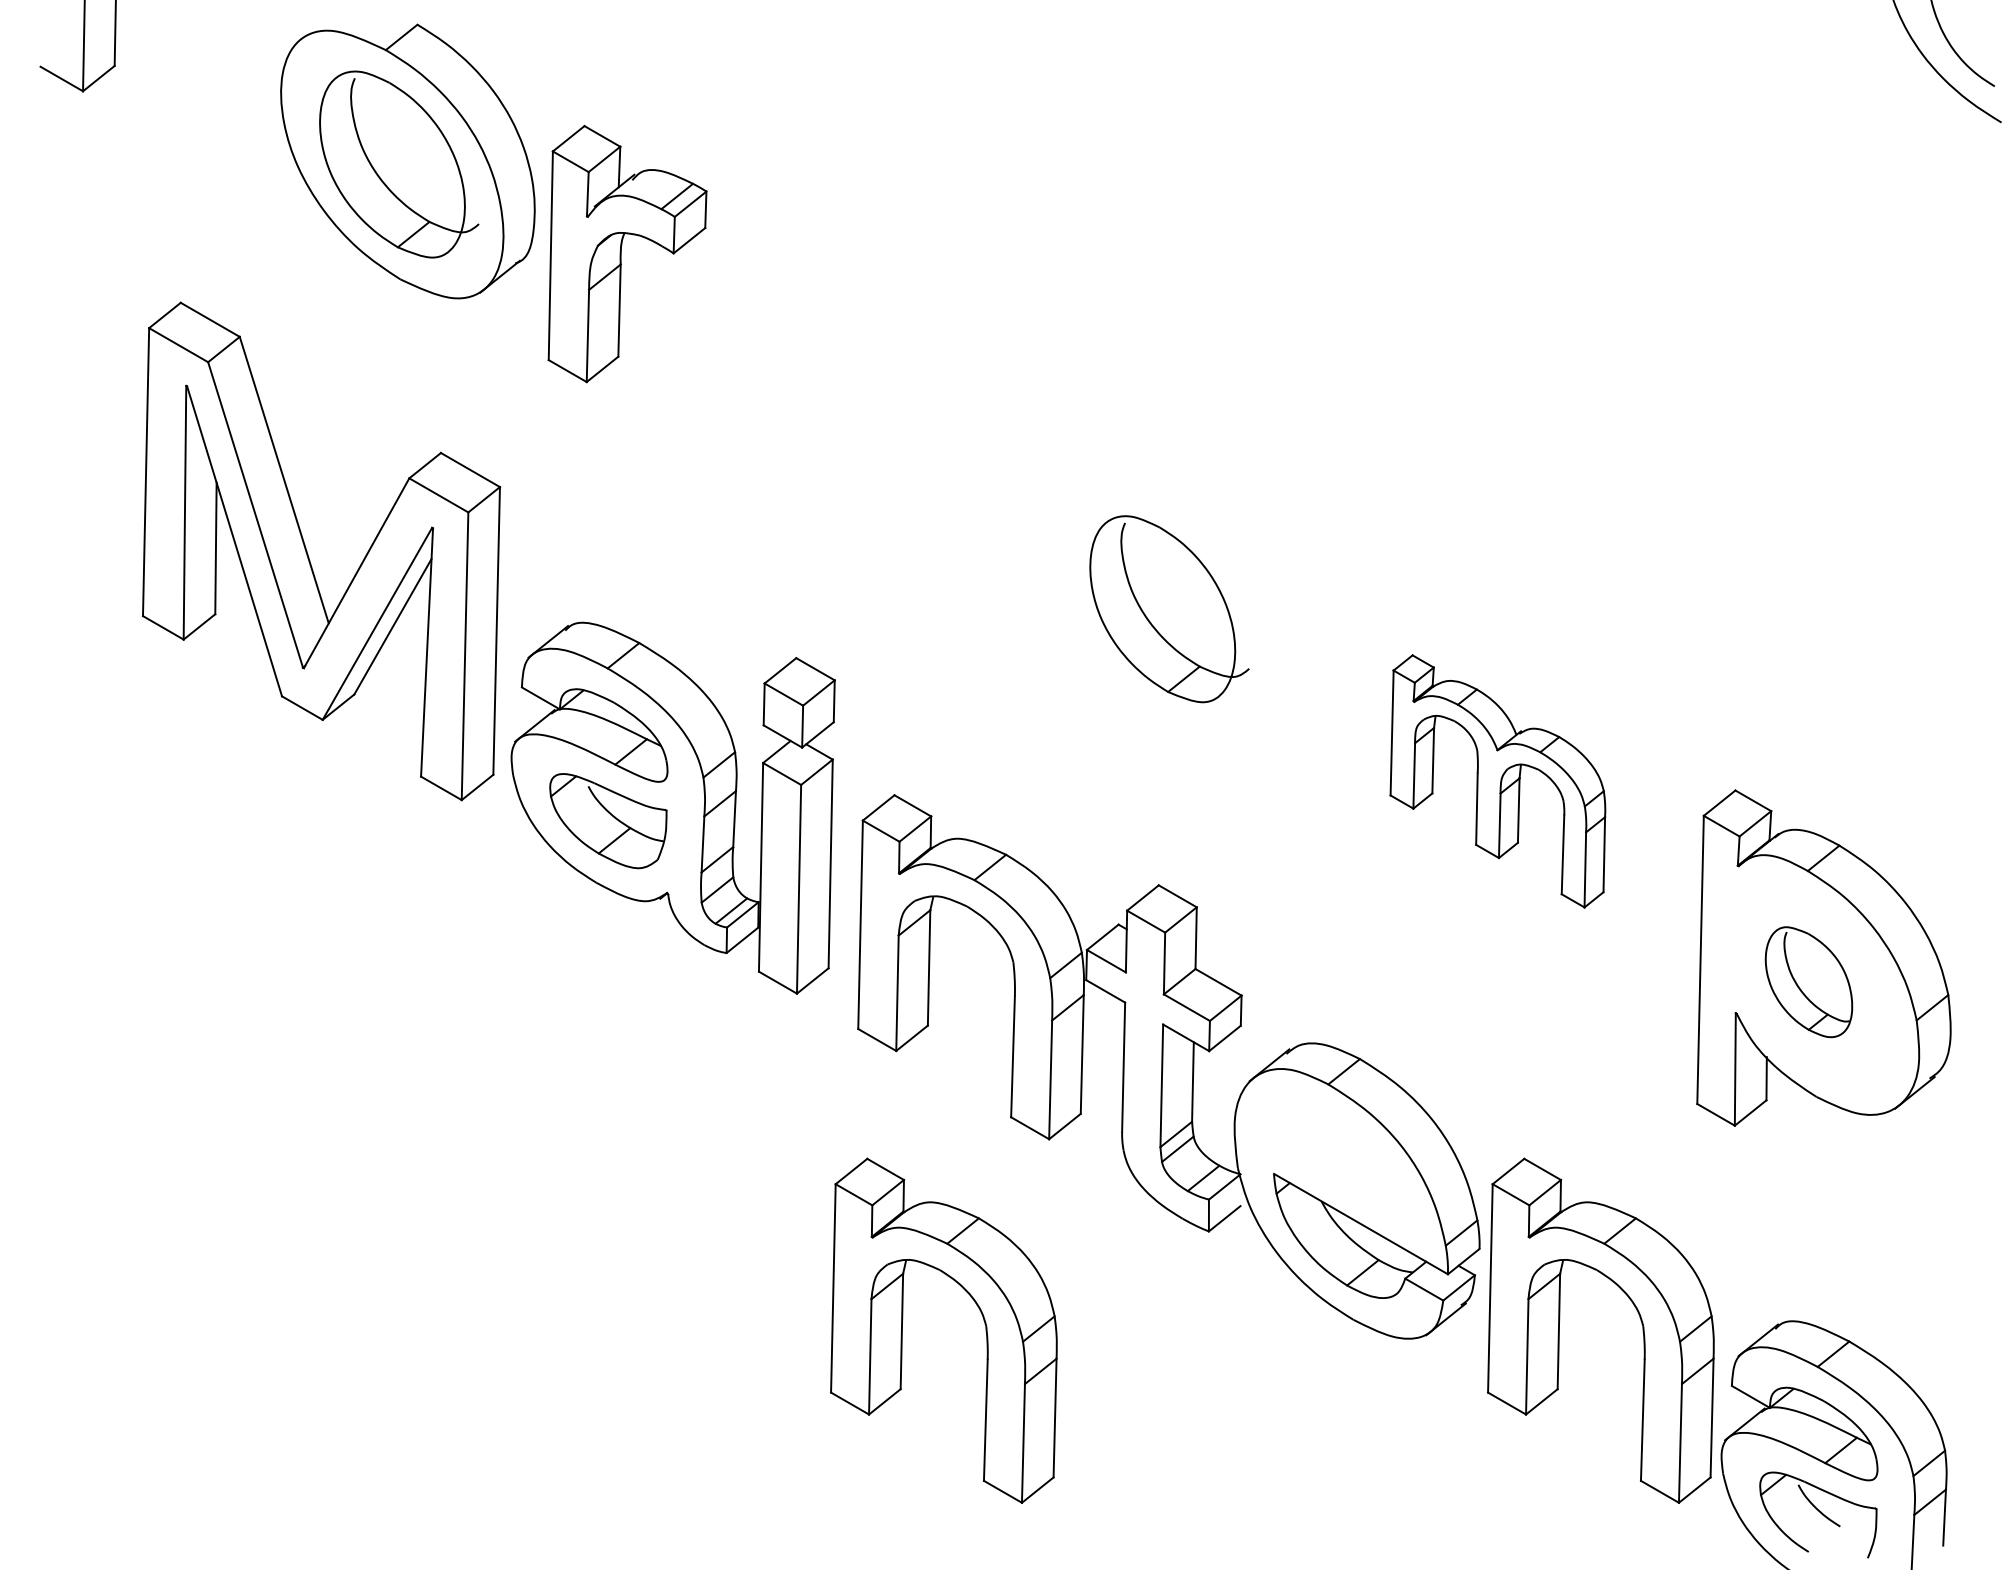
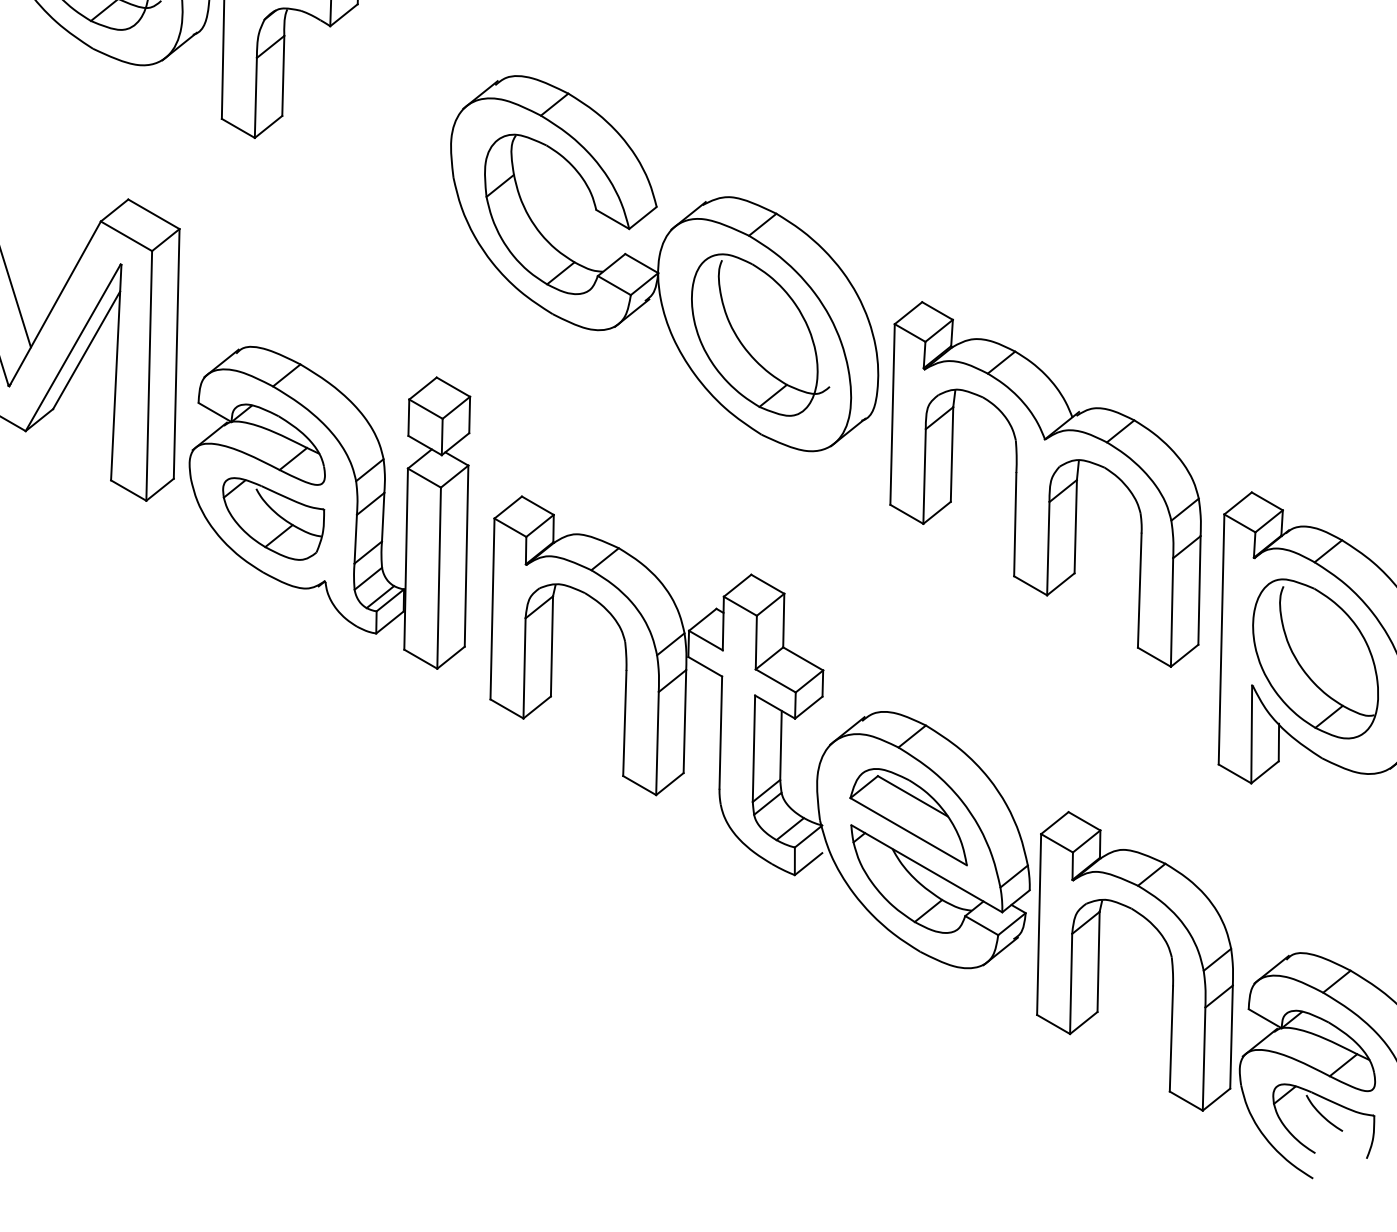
part: (1058, 526) -> (664, 263), added
part: (1497, 781) -> (1045, 484), size x1.67
part: (1808, 981) -> (1315, 658), size x1.67
part: (1339, 1164) -> (908, 817), added
part: (902, 1330) -> (528, 961), removed

